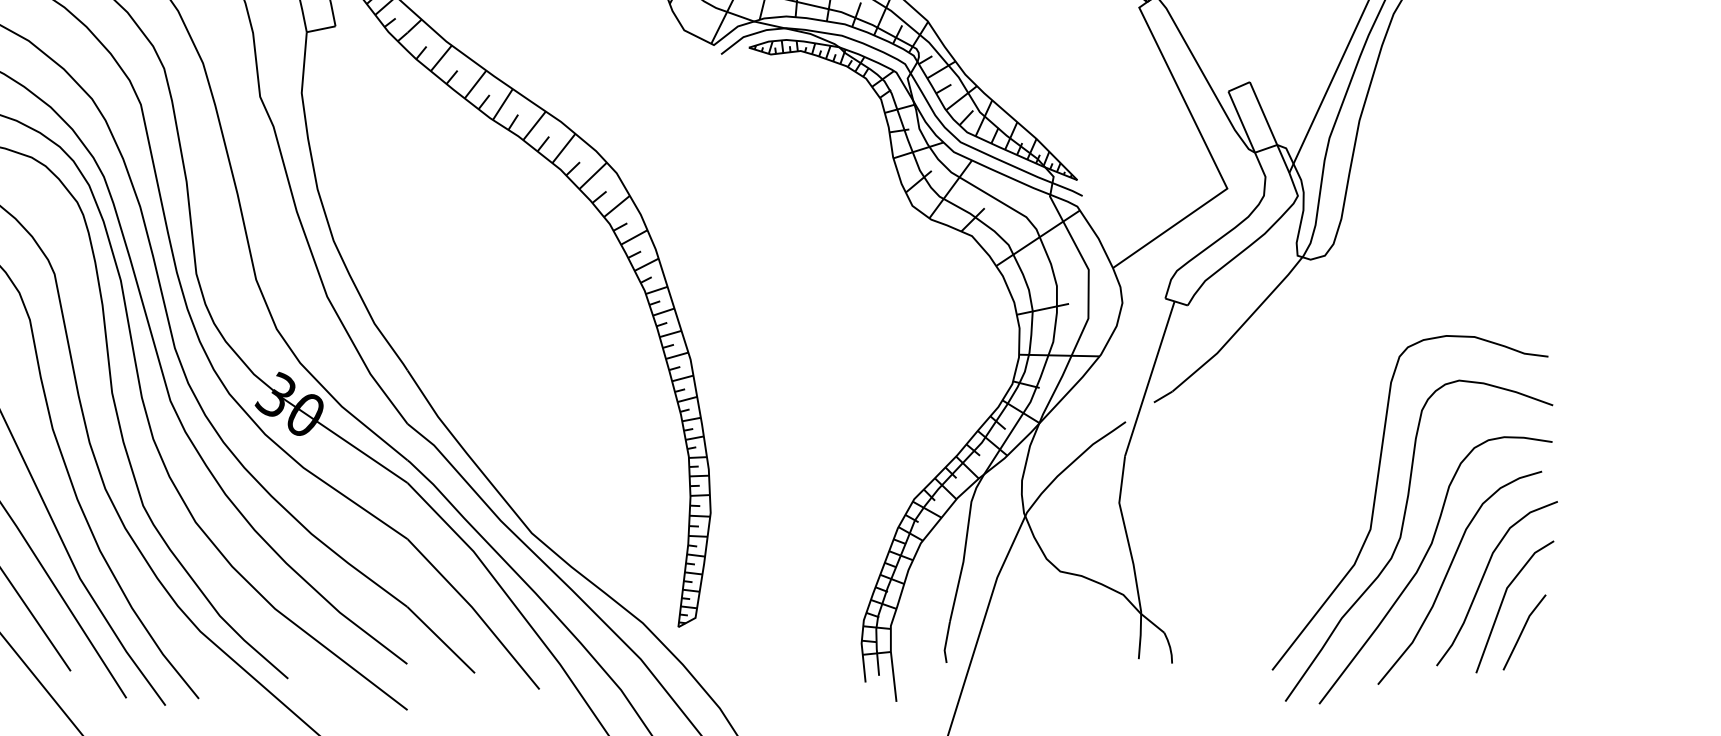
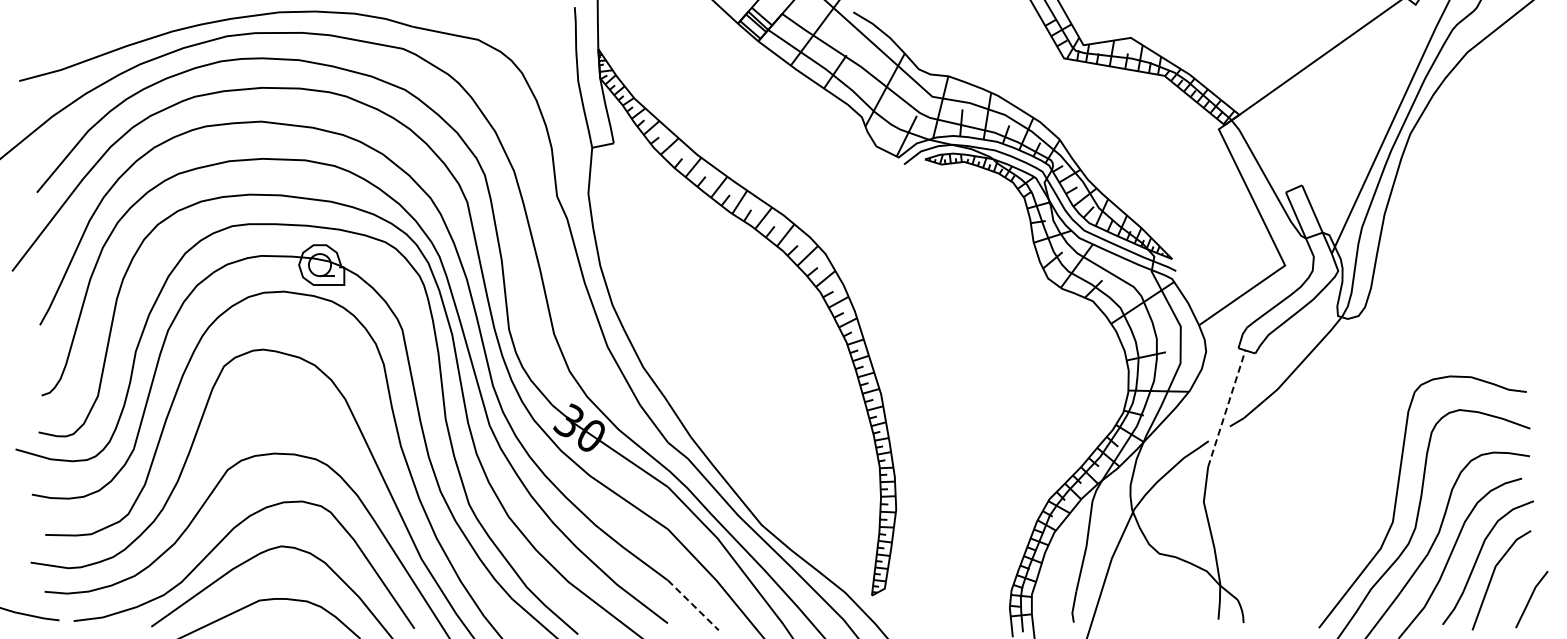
line: (1149, 378) -> (1226, 408), solid -> dashed
line: (1524, 630) -> (1531, 598), moved
line: (441, 640) -> (693, 605), solid -> dashed

